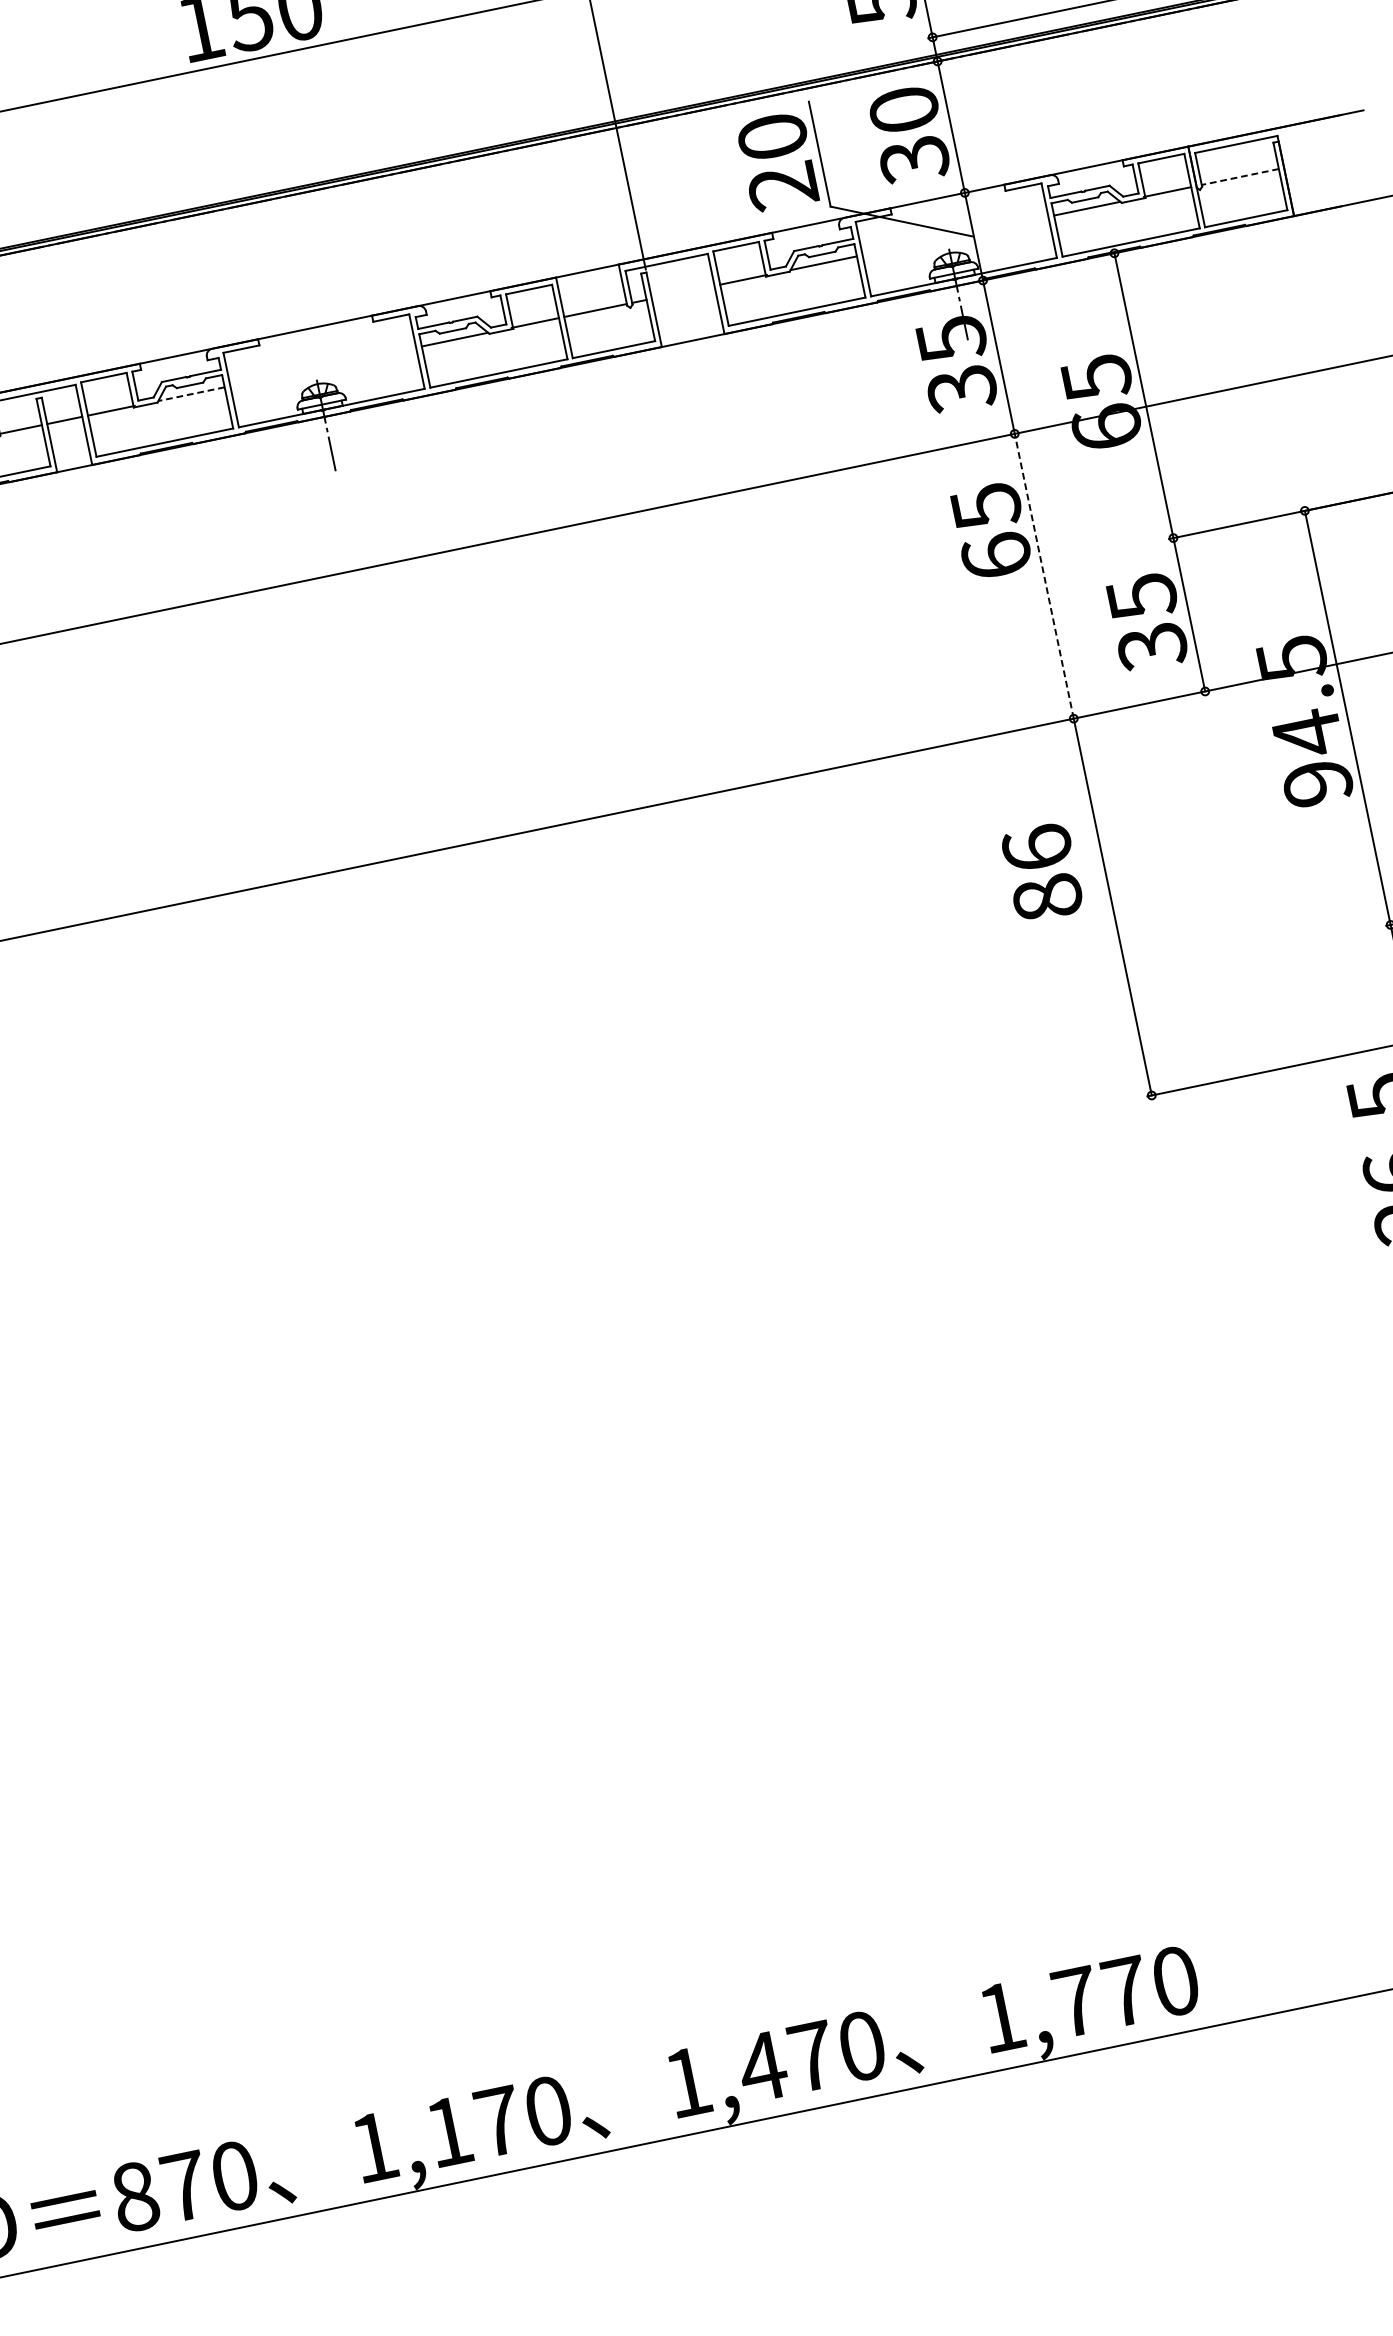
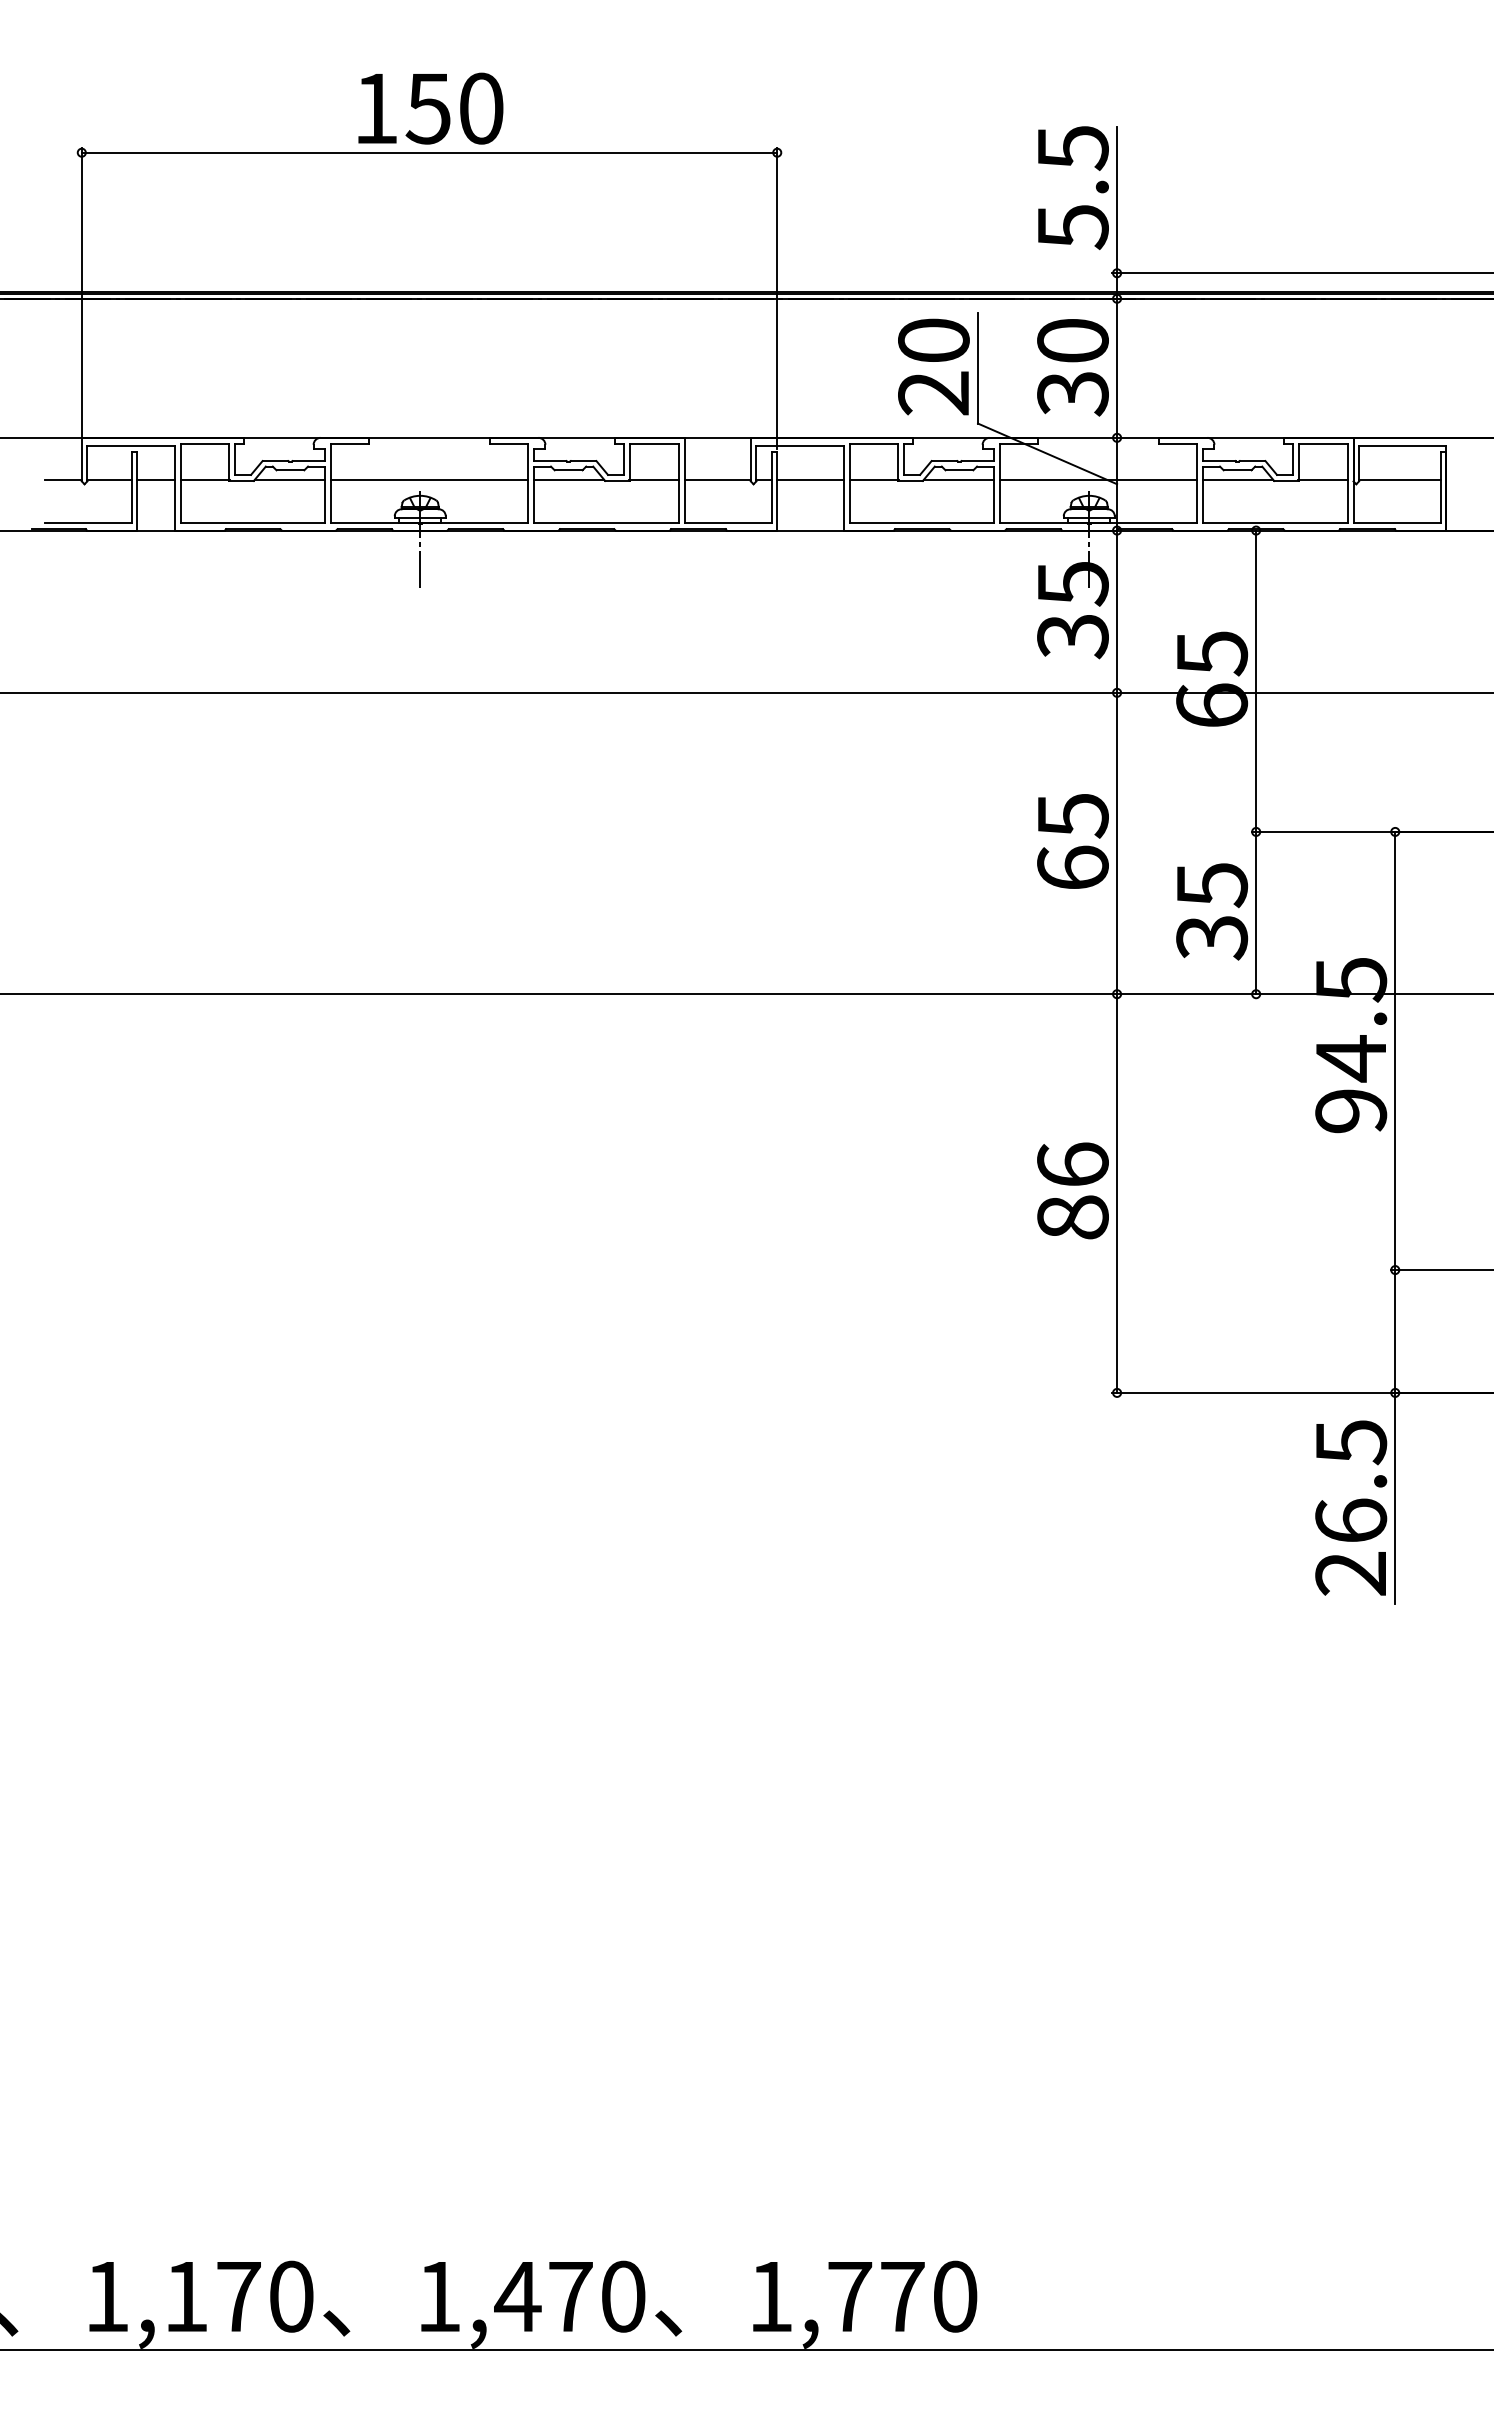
line: (1239, 176) -> (1399, 479), dashed -> solid
line: (955, 235) -> (1098, 479), added
line: (683, 292) -> (810, 479), added
line: (323, 366) -> (429, 479), added
line: (190, 394) -> (289, 479), dashed -> solid
text: (990, 531) -> (1072, 841), moved
line: (1044, 576) -> (1117, 843), dashed -> solid
text: (1041, 872) -> (1072, 1190), moved

